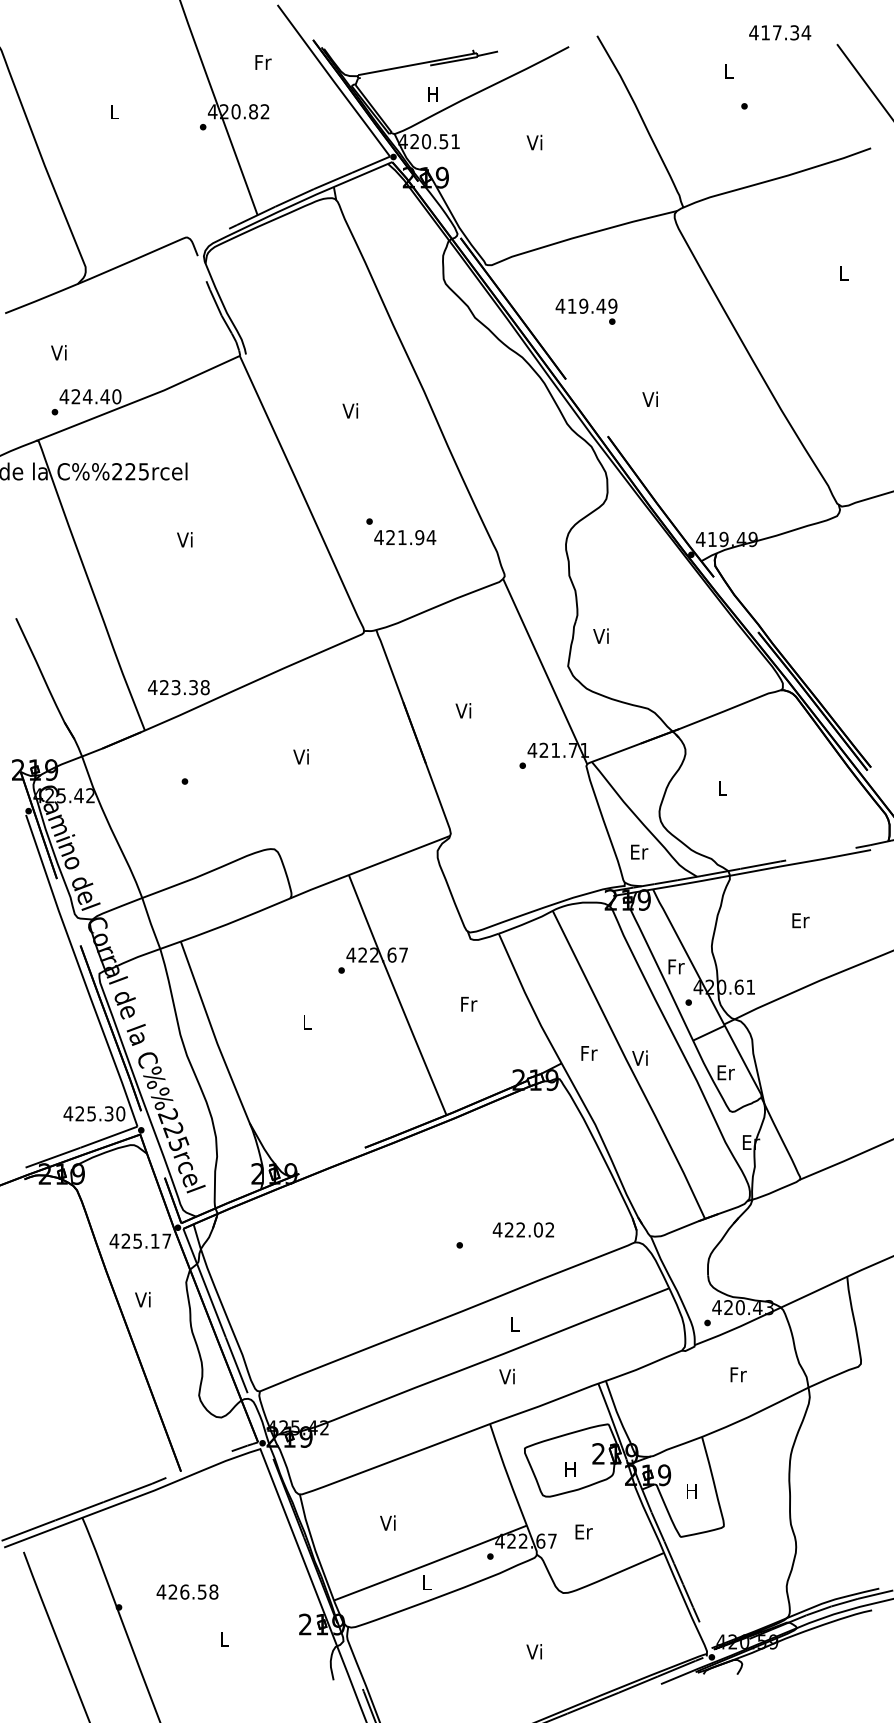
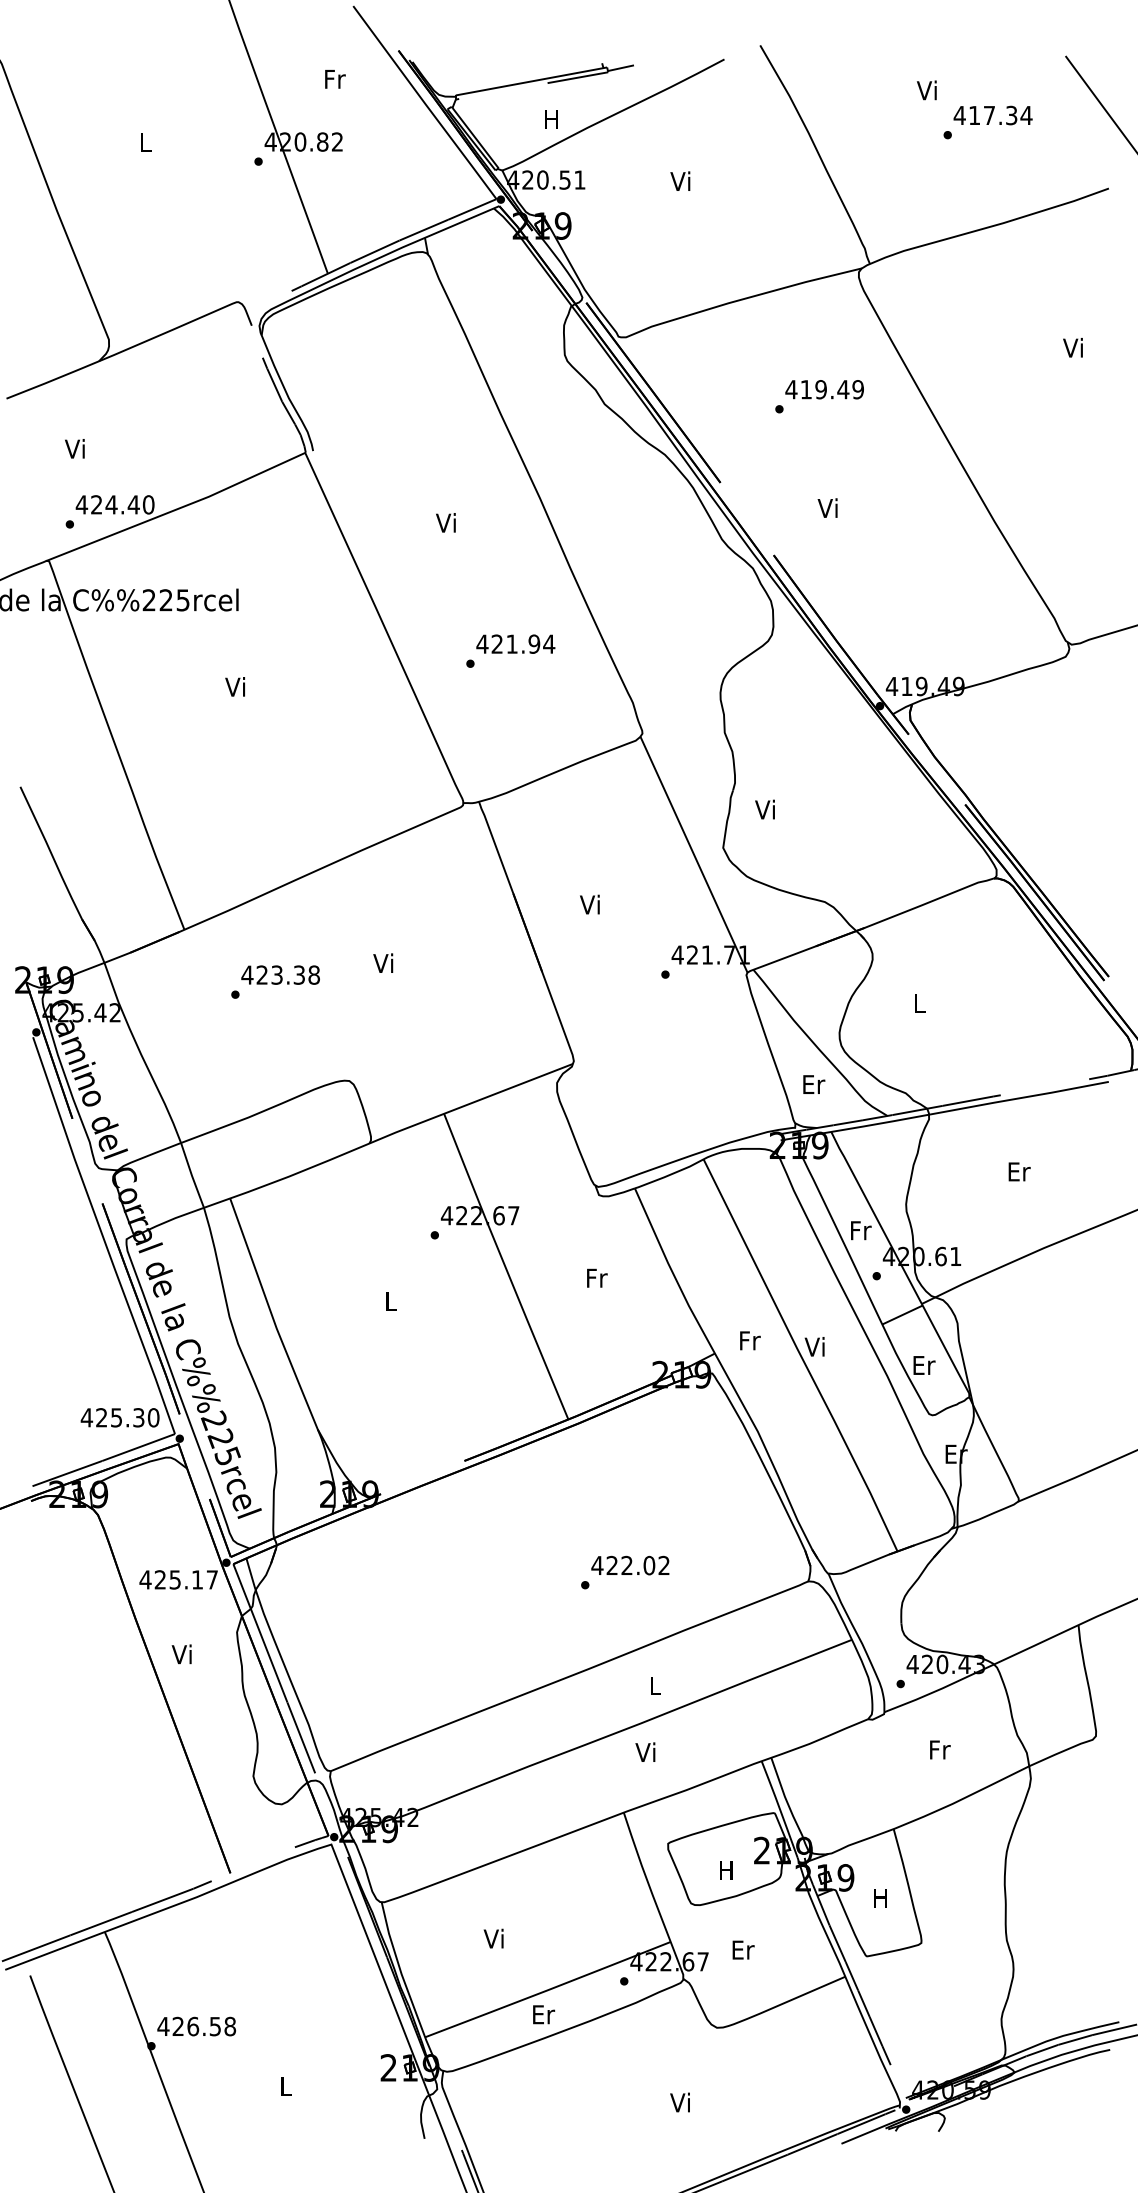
text: (779, 32) -> (992, 115), moved
text: (727, 71) -> (926, 90), L -> Vi
text: (842, 273) -> (1072, 347), L -> Vi
text: (586, 306) -> (824, 389), moved
text: (404, 537) -> (515, 643), moved
text: (178, 687) -> (280, 974), moved
text: (523, 1229) -> (630, 1565), moved
text: (427, 1582) -> (544, 2014), L -> Er
text: (187, 1592) -> (196, 2026), moved

